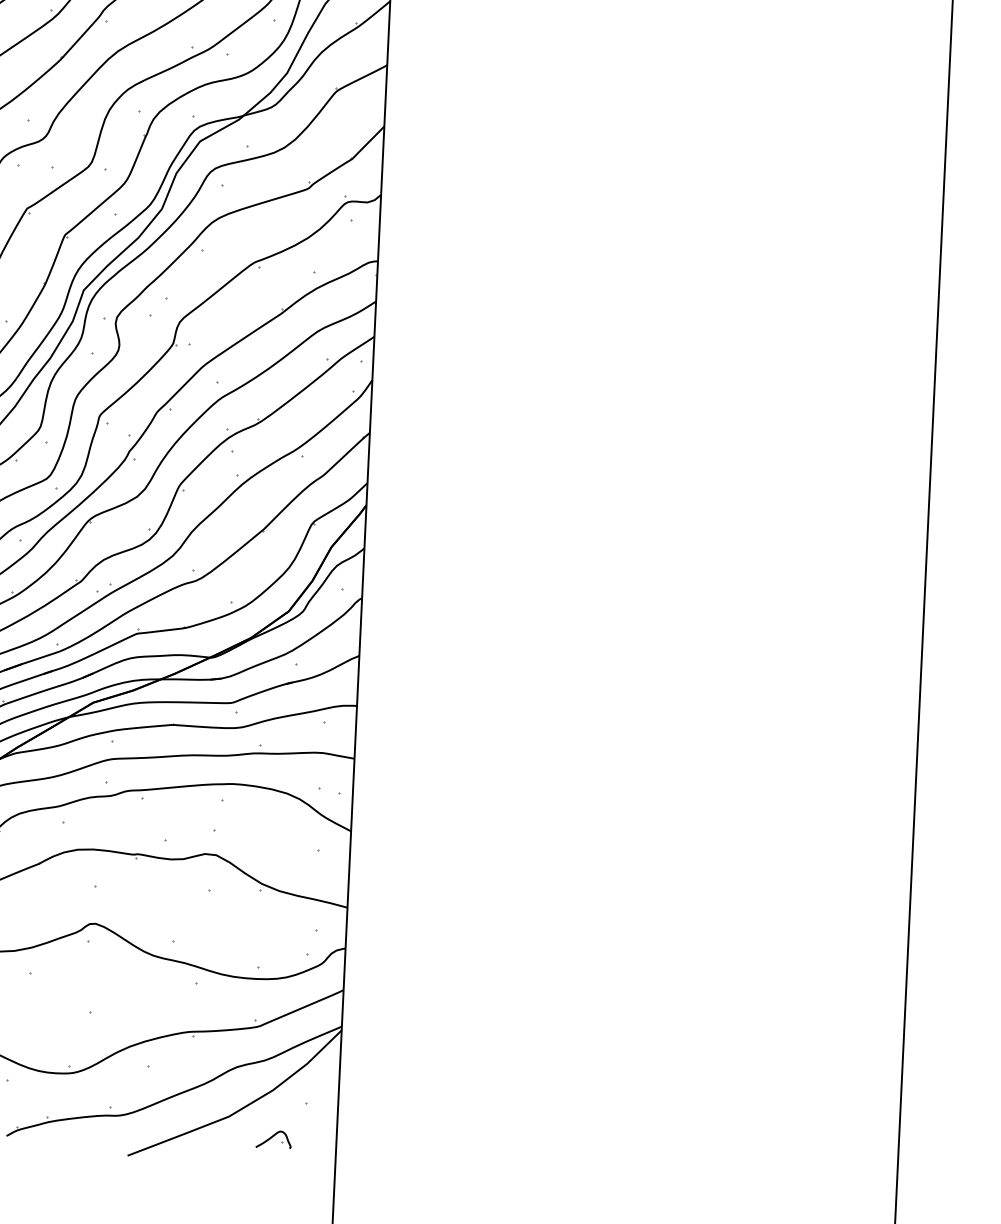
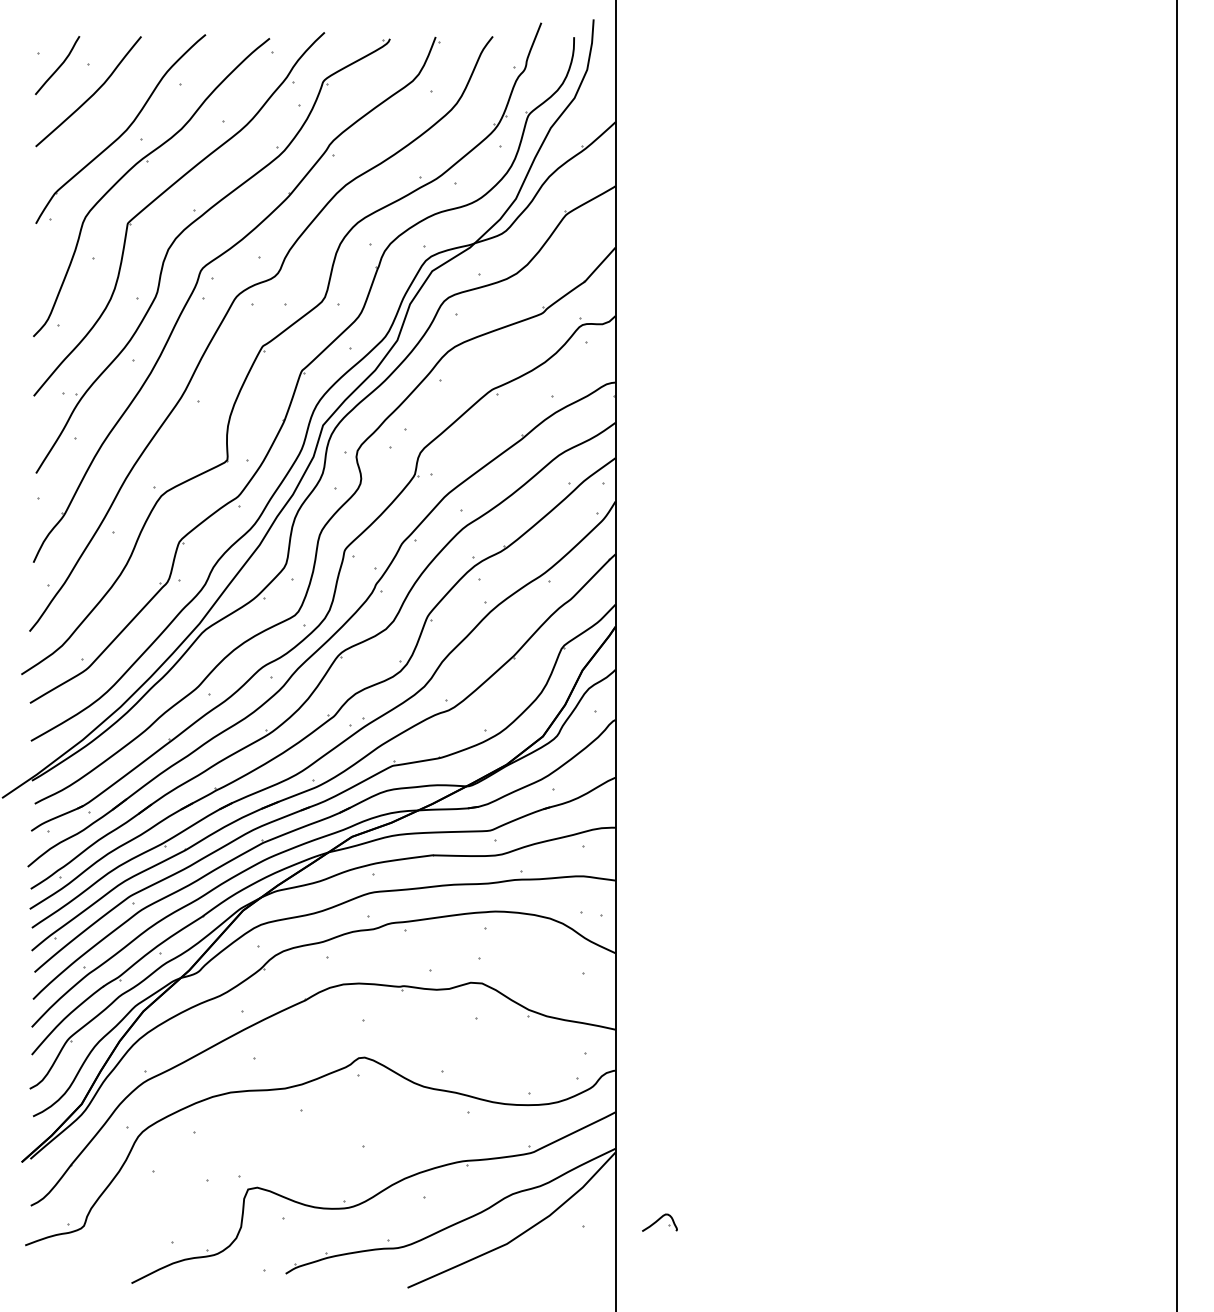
part: (273, 1139) -> (659, 1222), moved

